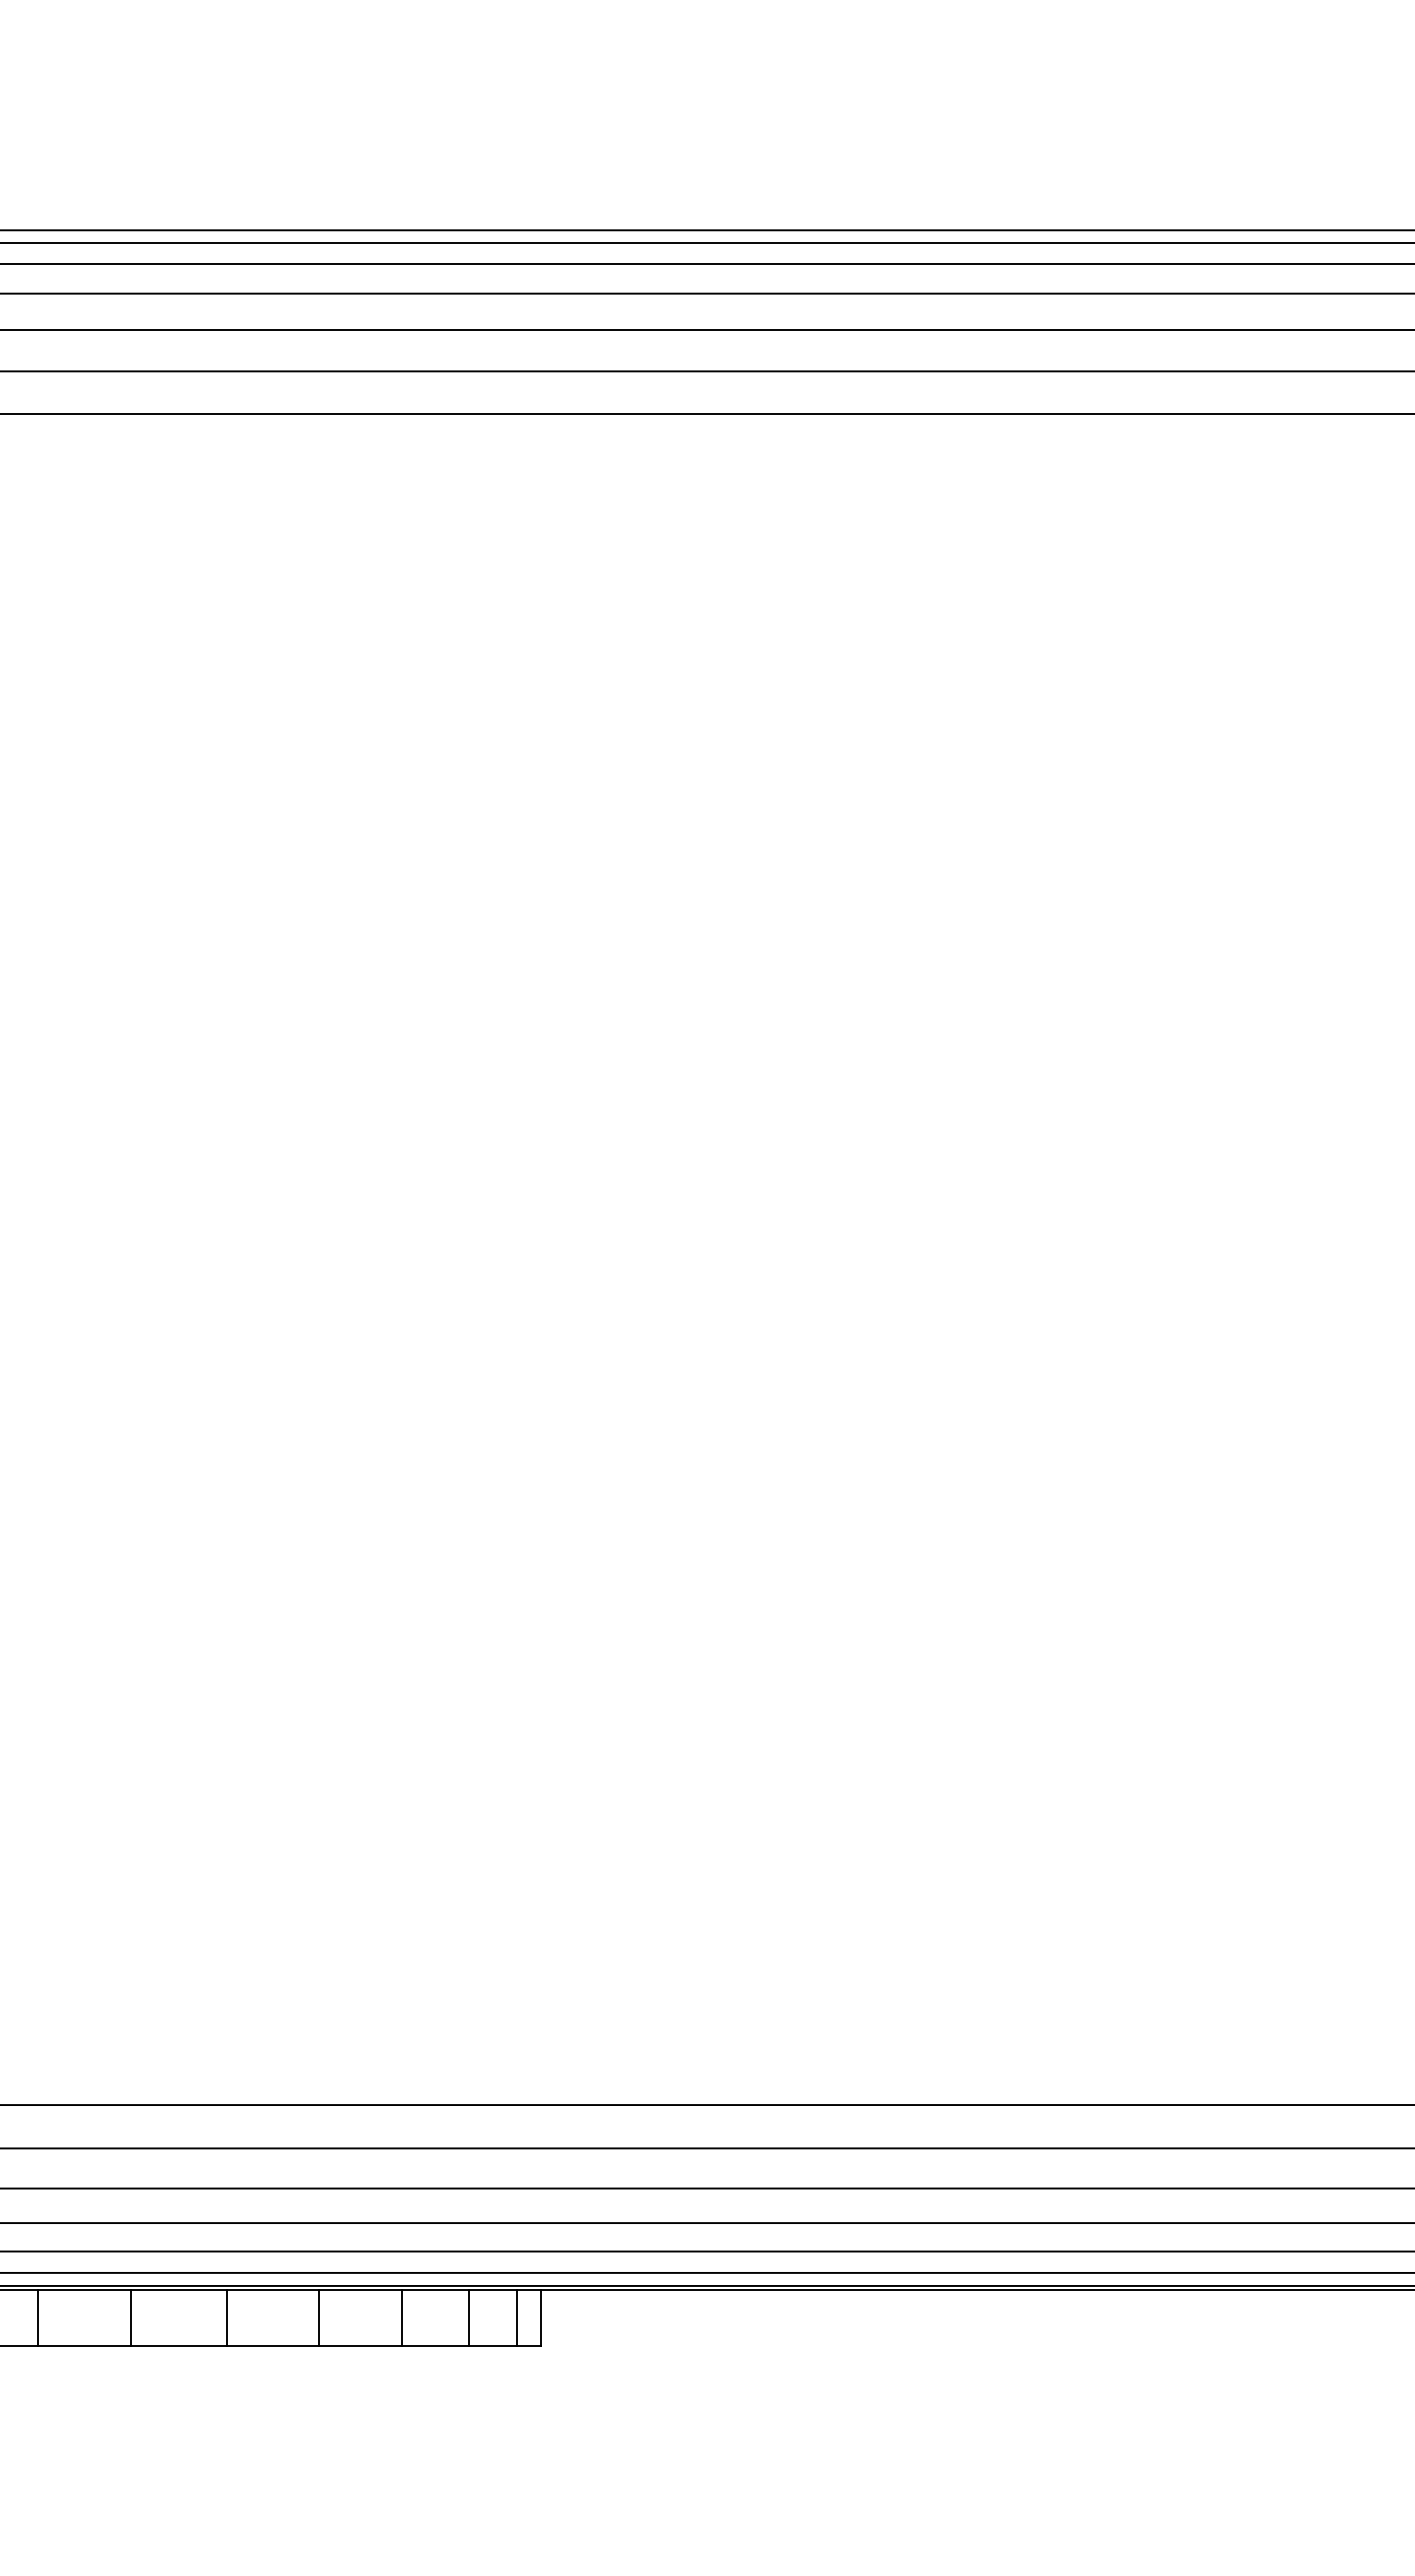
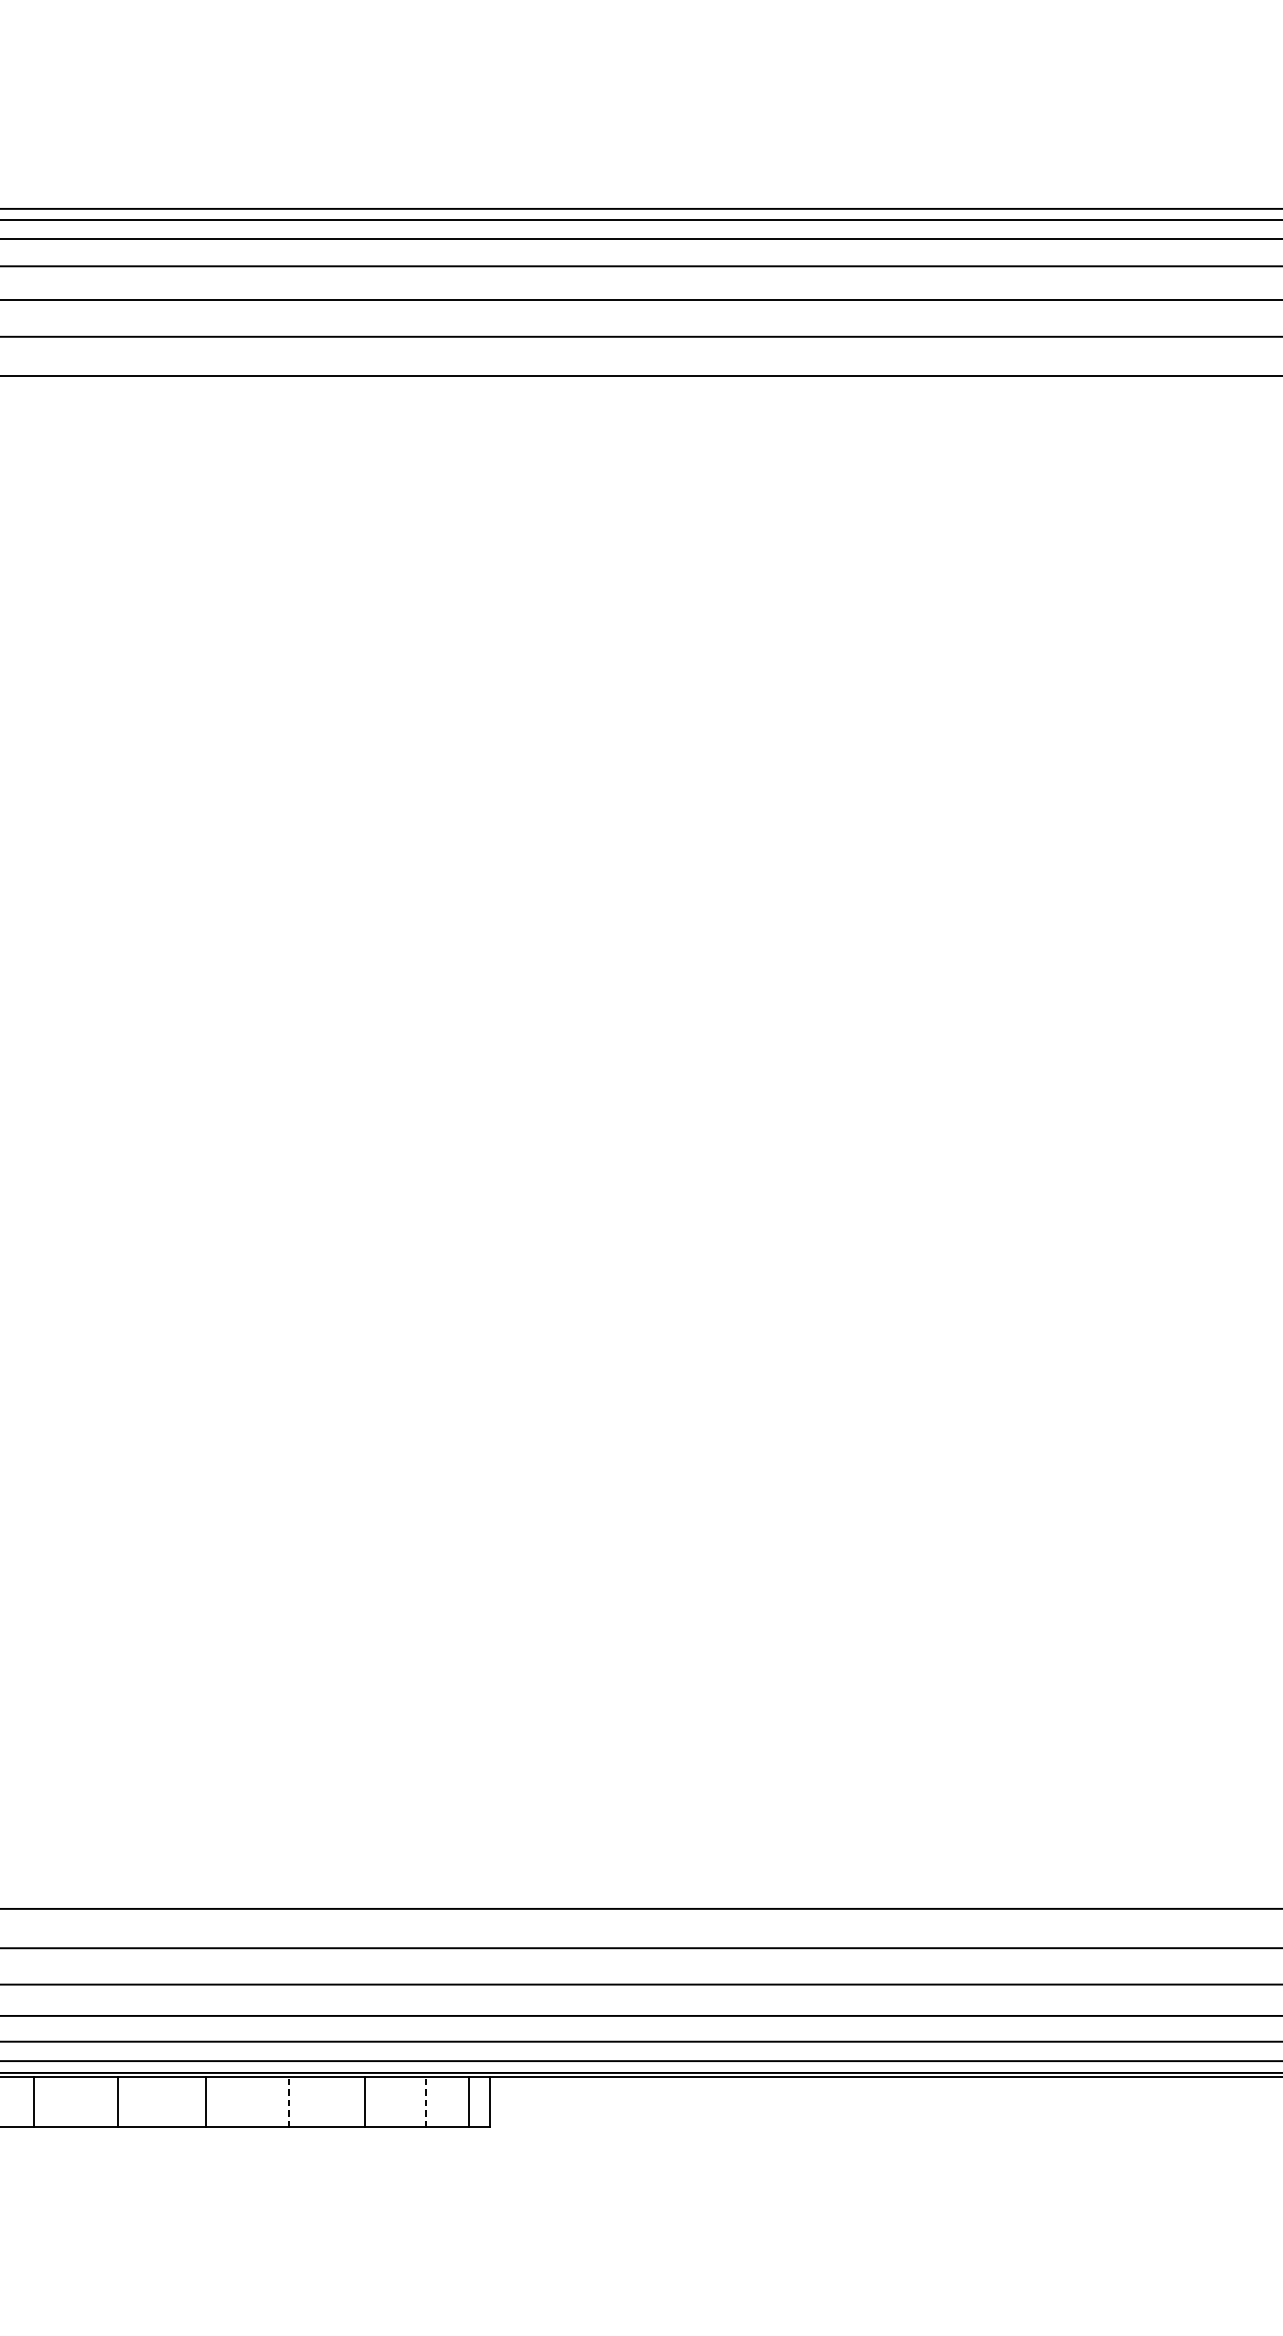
line: (319, 2317) -> (289, 2101), solid -> dashed
line: (469, 2317) -> (425, 2101), solid -> dashed

